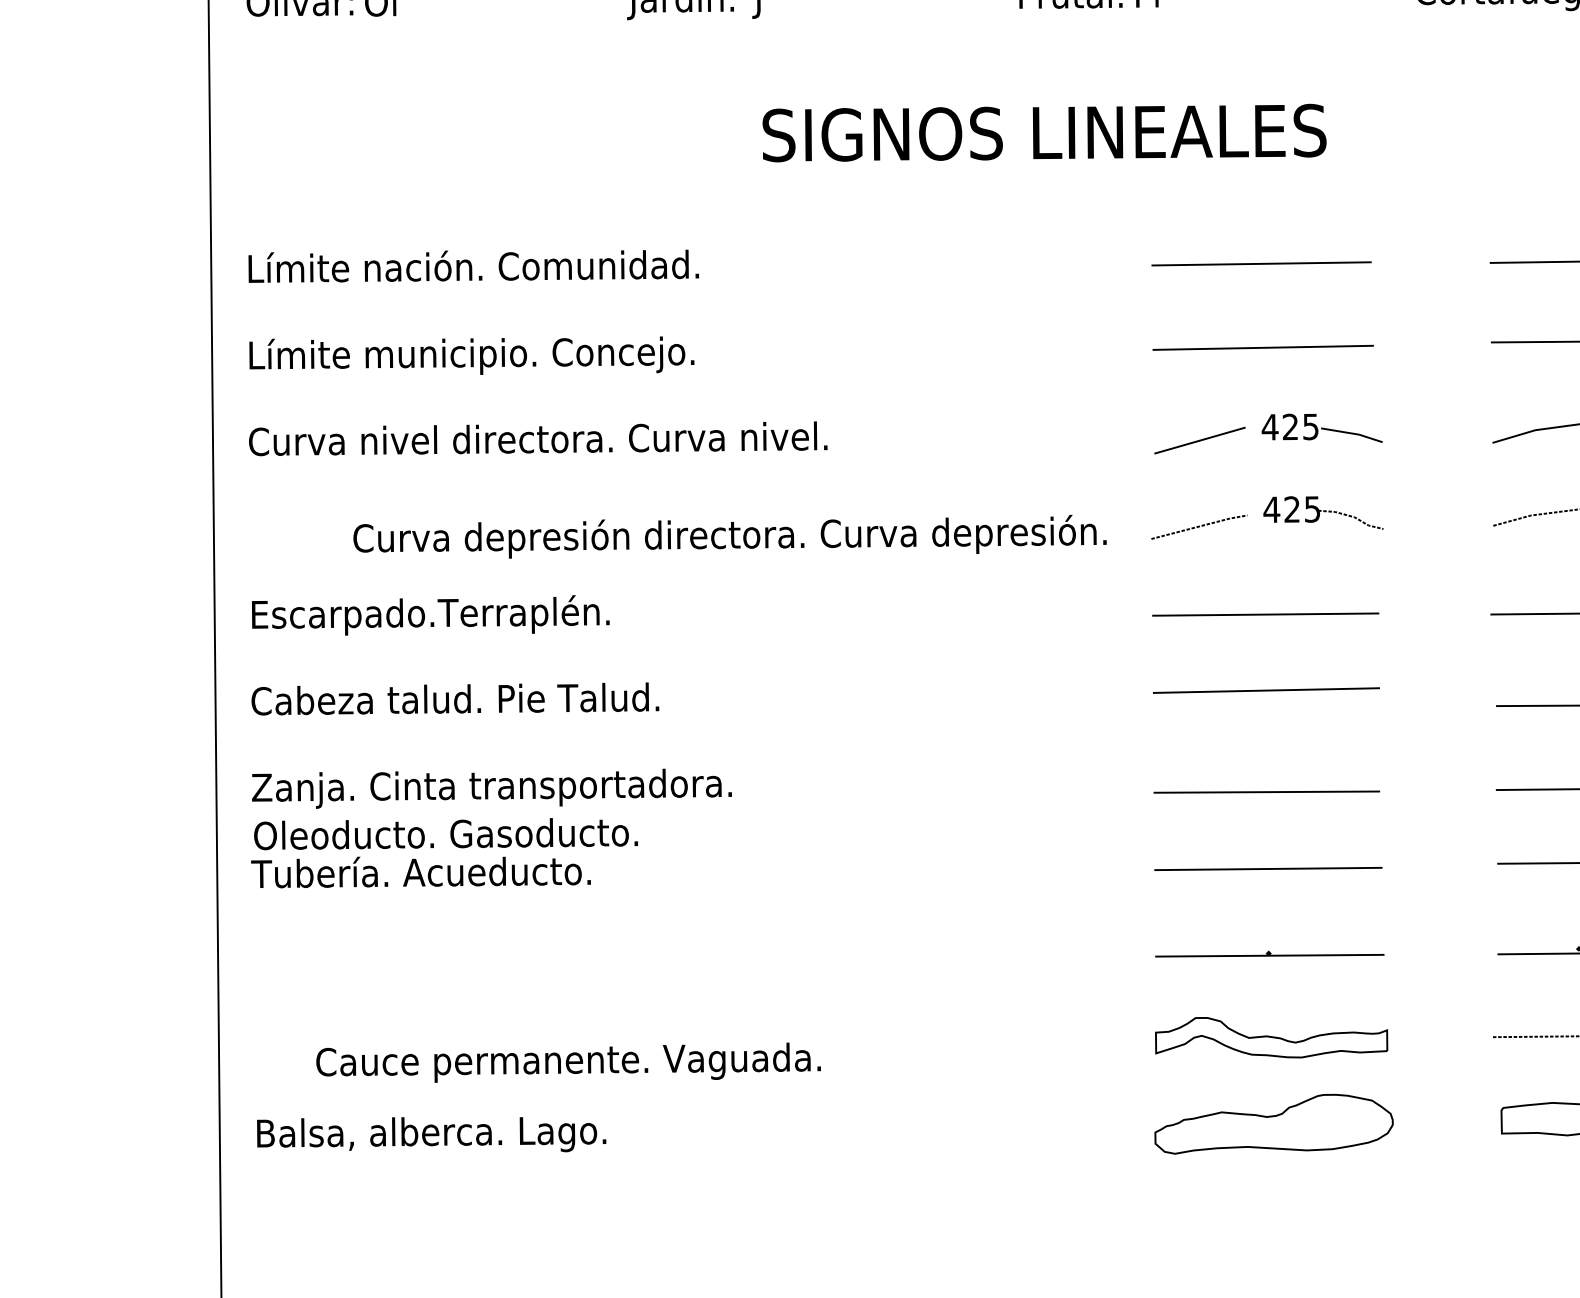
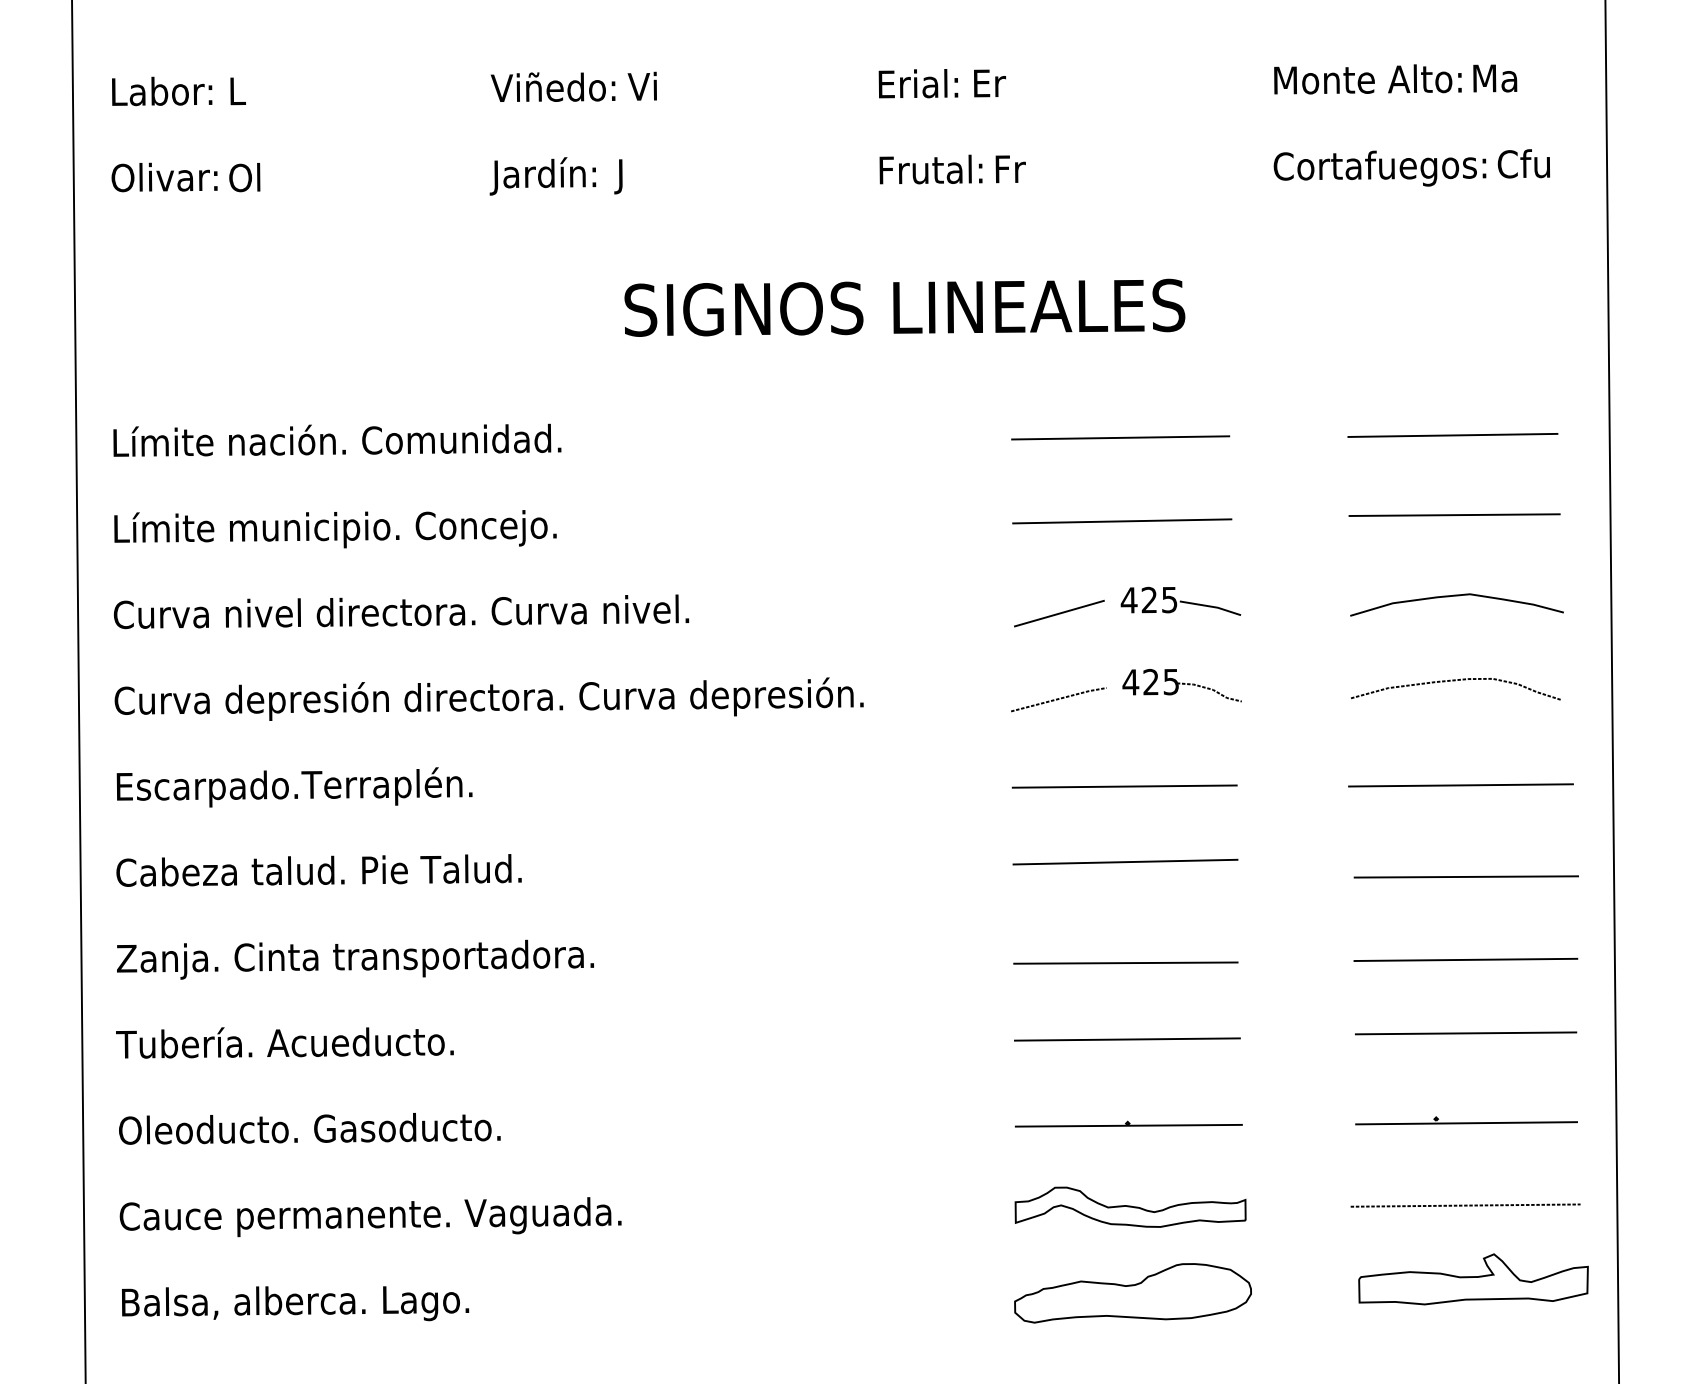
text: (729, 536) -> (488, 698), moved
text: (445, 833) -> (309, 1128), moved
text: (568, 1063) -> (370, 1217), moved

